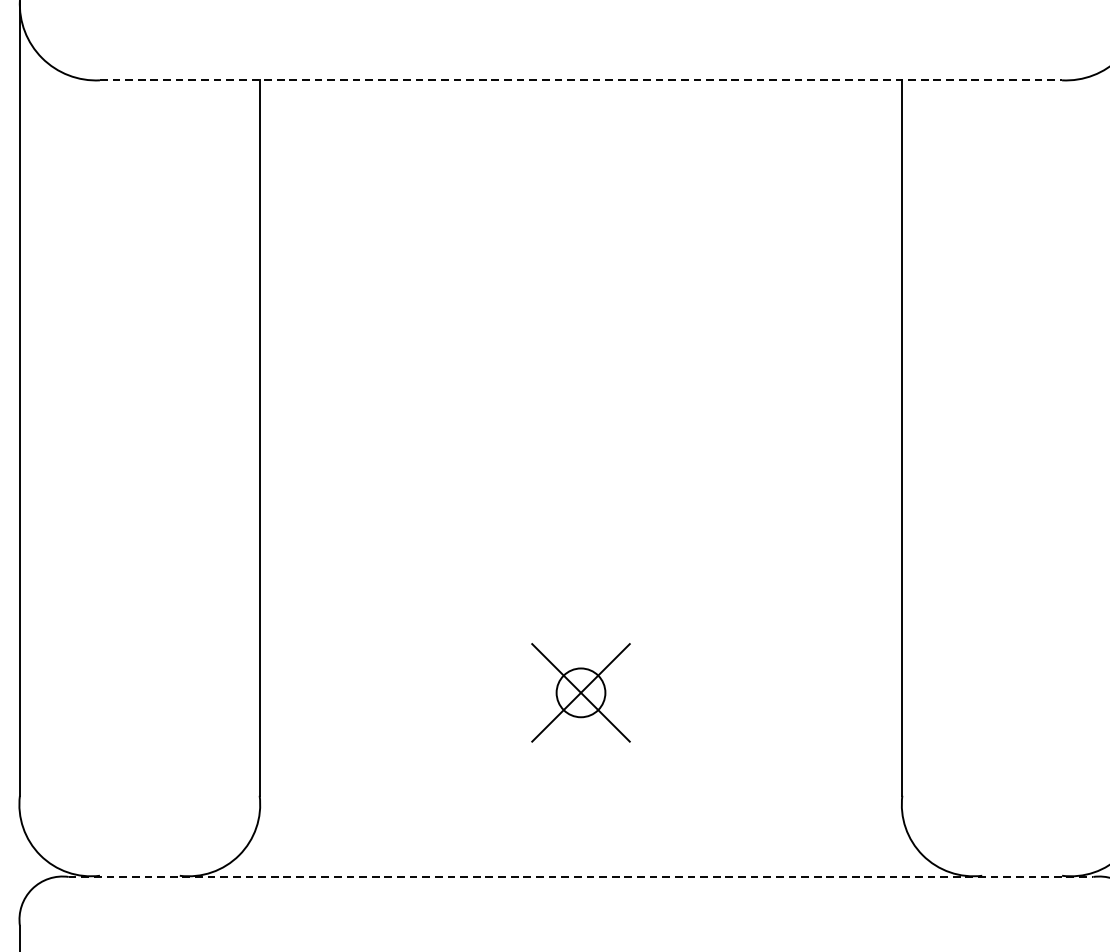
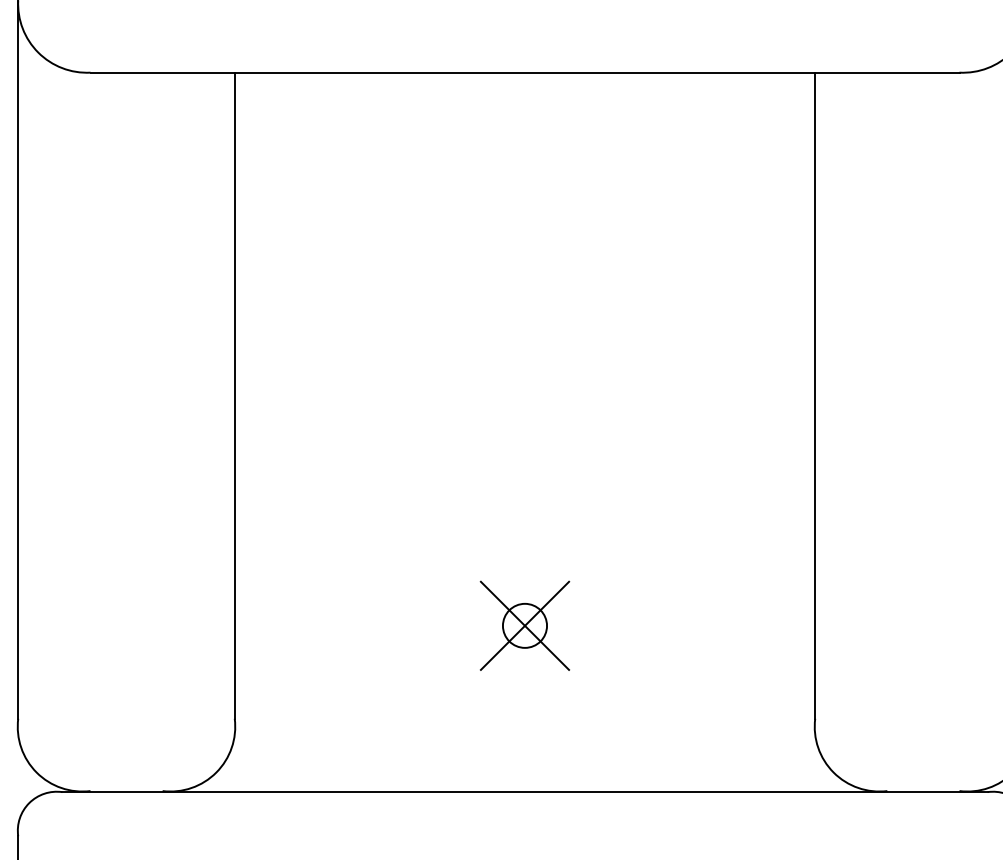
line: (581, 80) -> (525, 72), dashed -> solid
line: (581, 877) -> (525, 792), dashed -> solid

